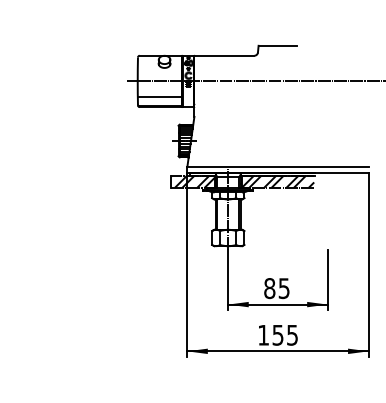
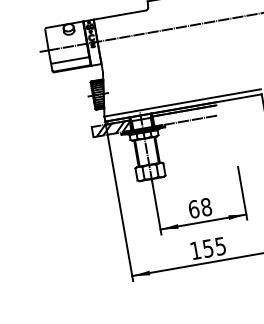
hatch: (277, 181) -> (184, 115), removed
text: (276, 288) -> (199, 208), 85 -> 68

